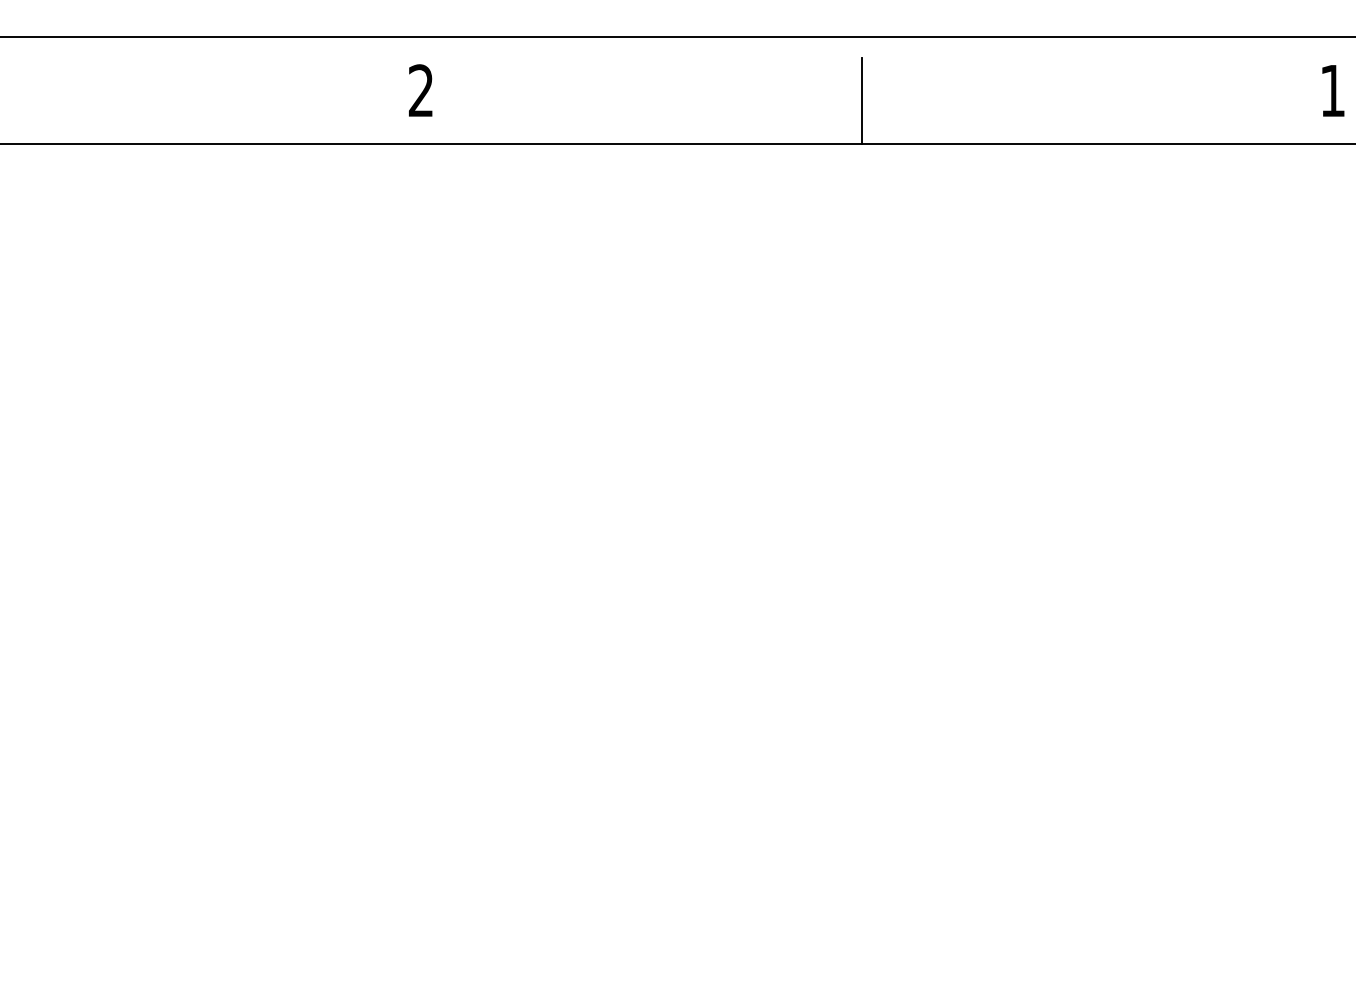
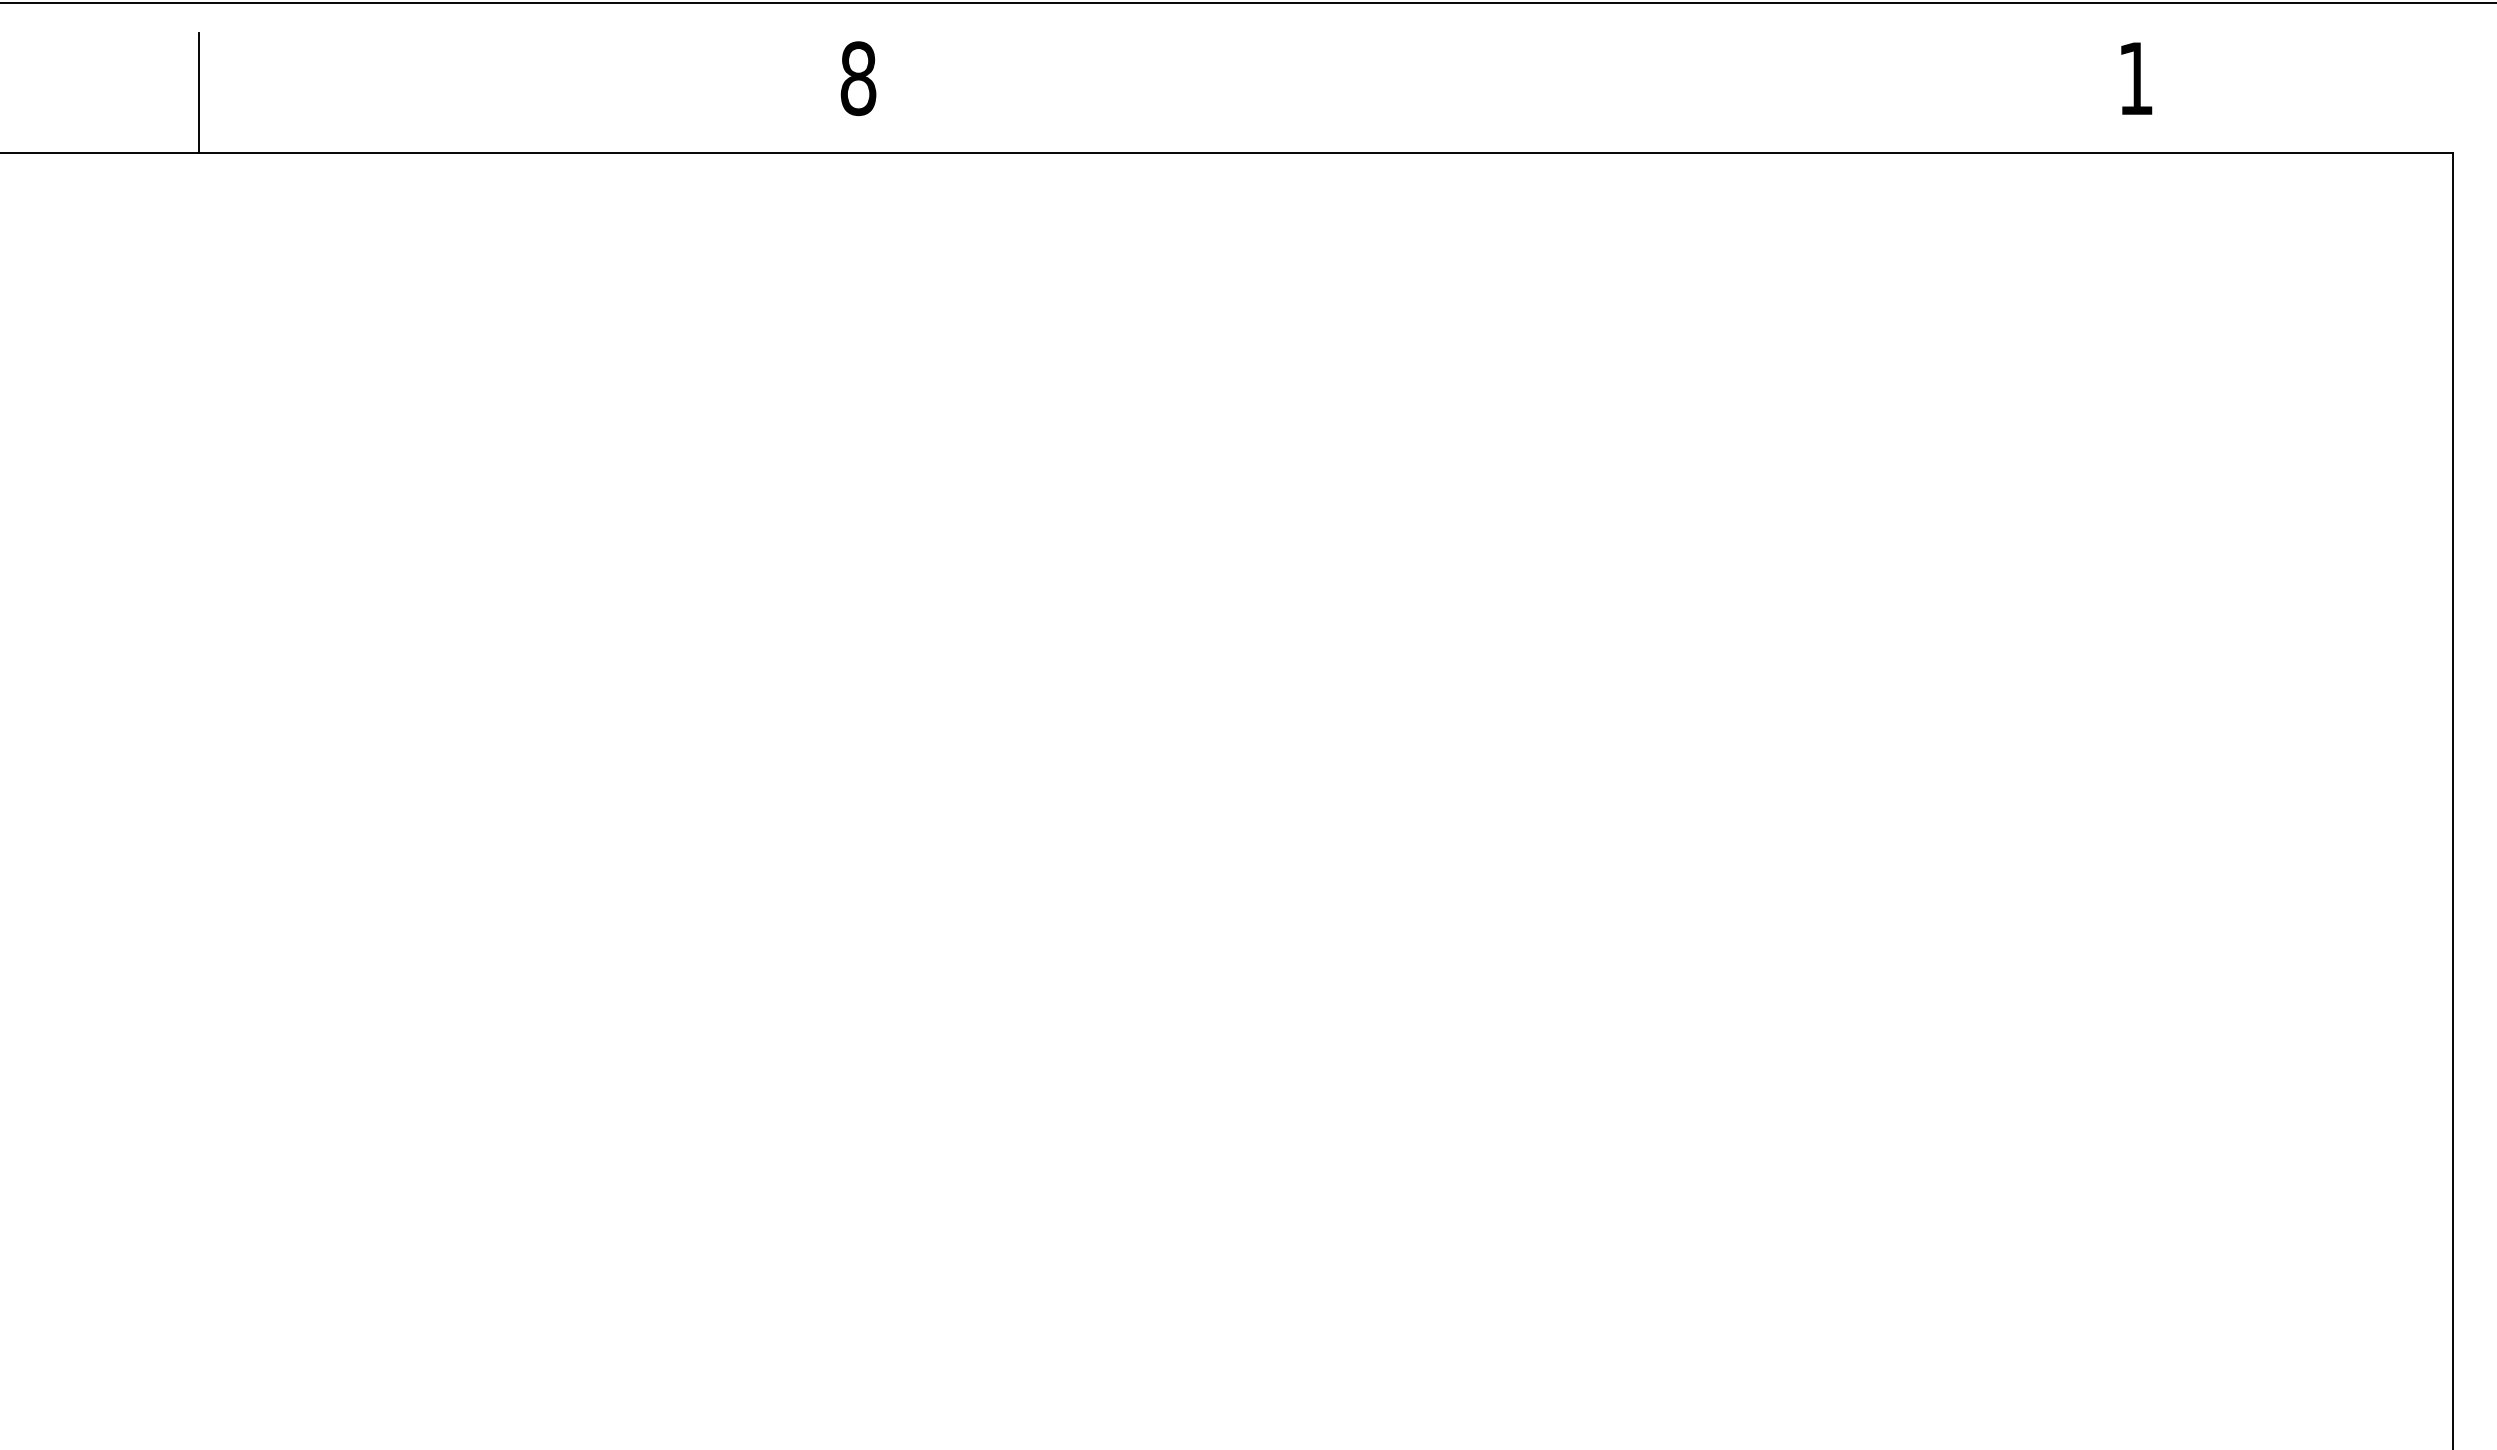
text: (421, 90) -> (858, 78), 2 -> 8
line: (862, 101) -> (1476, 93), removed

